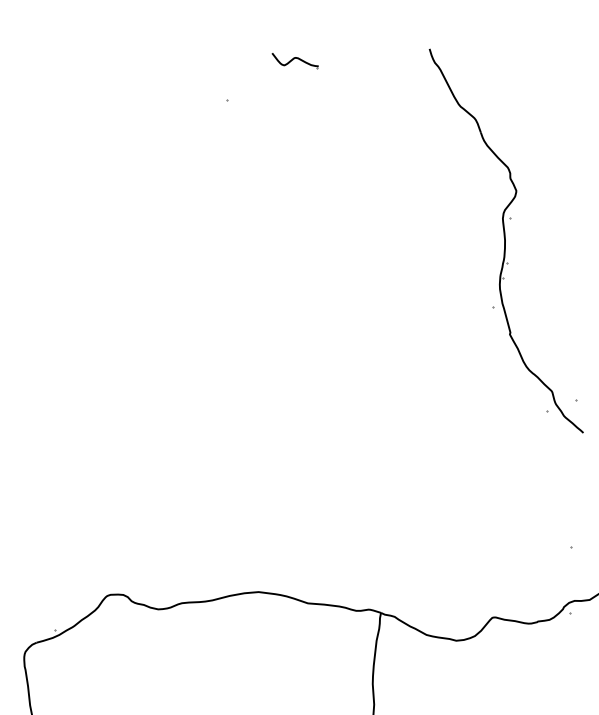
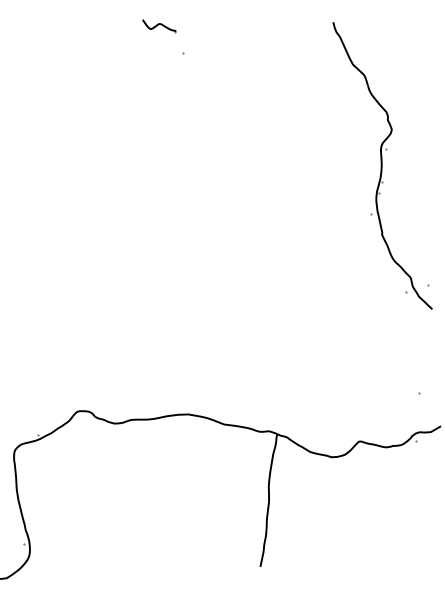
part: (295, 61) -> (159, 26), moved

